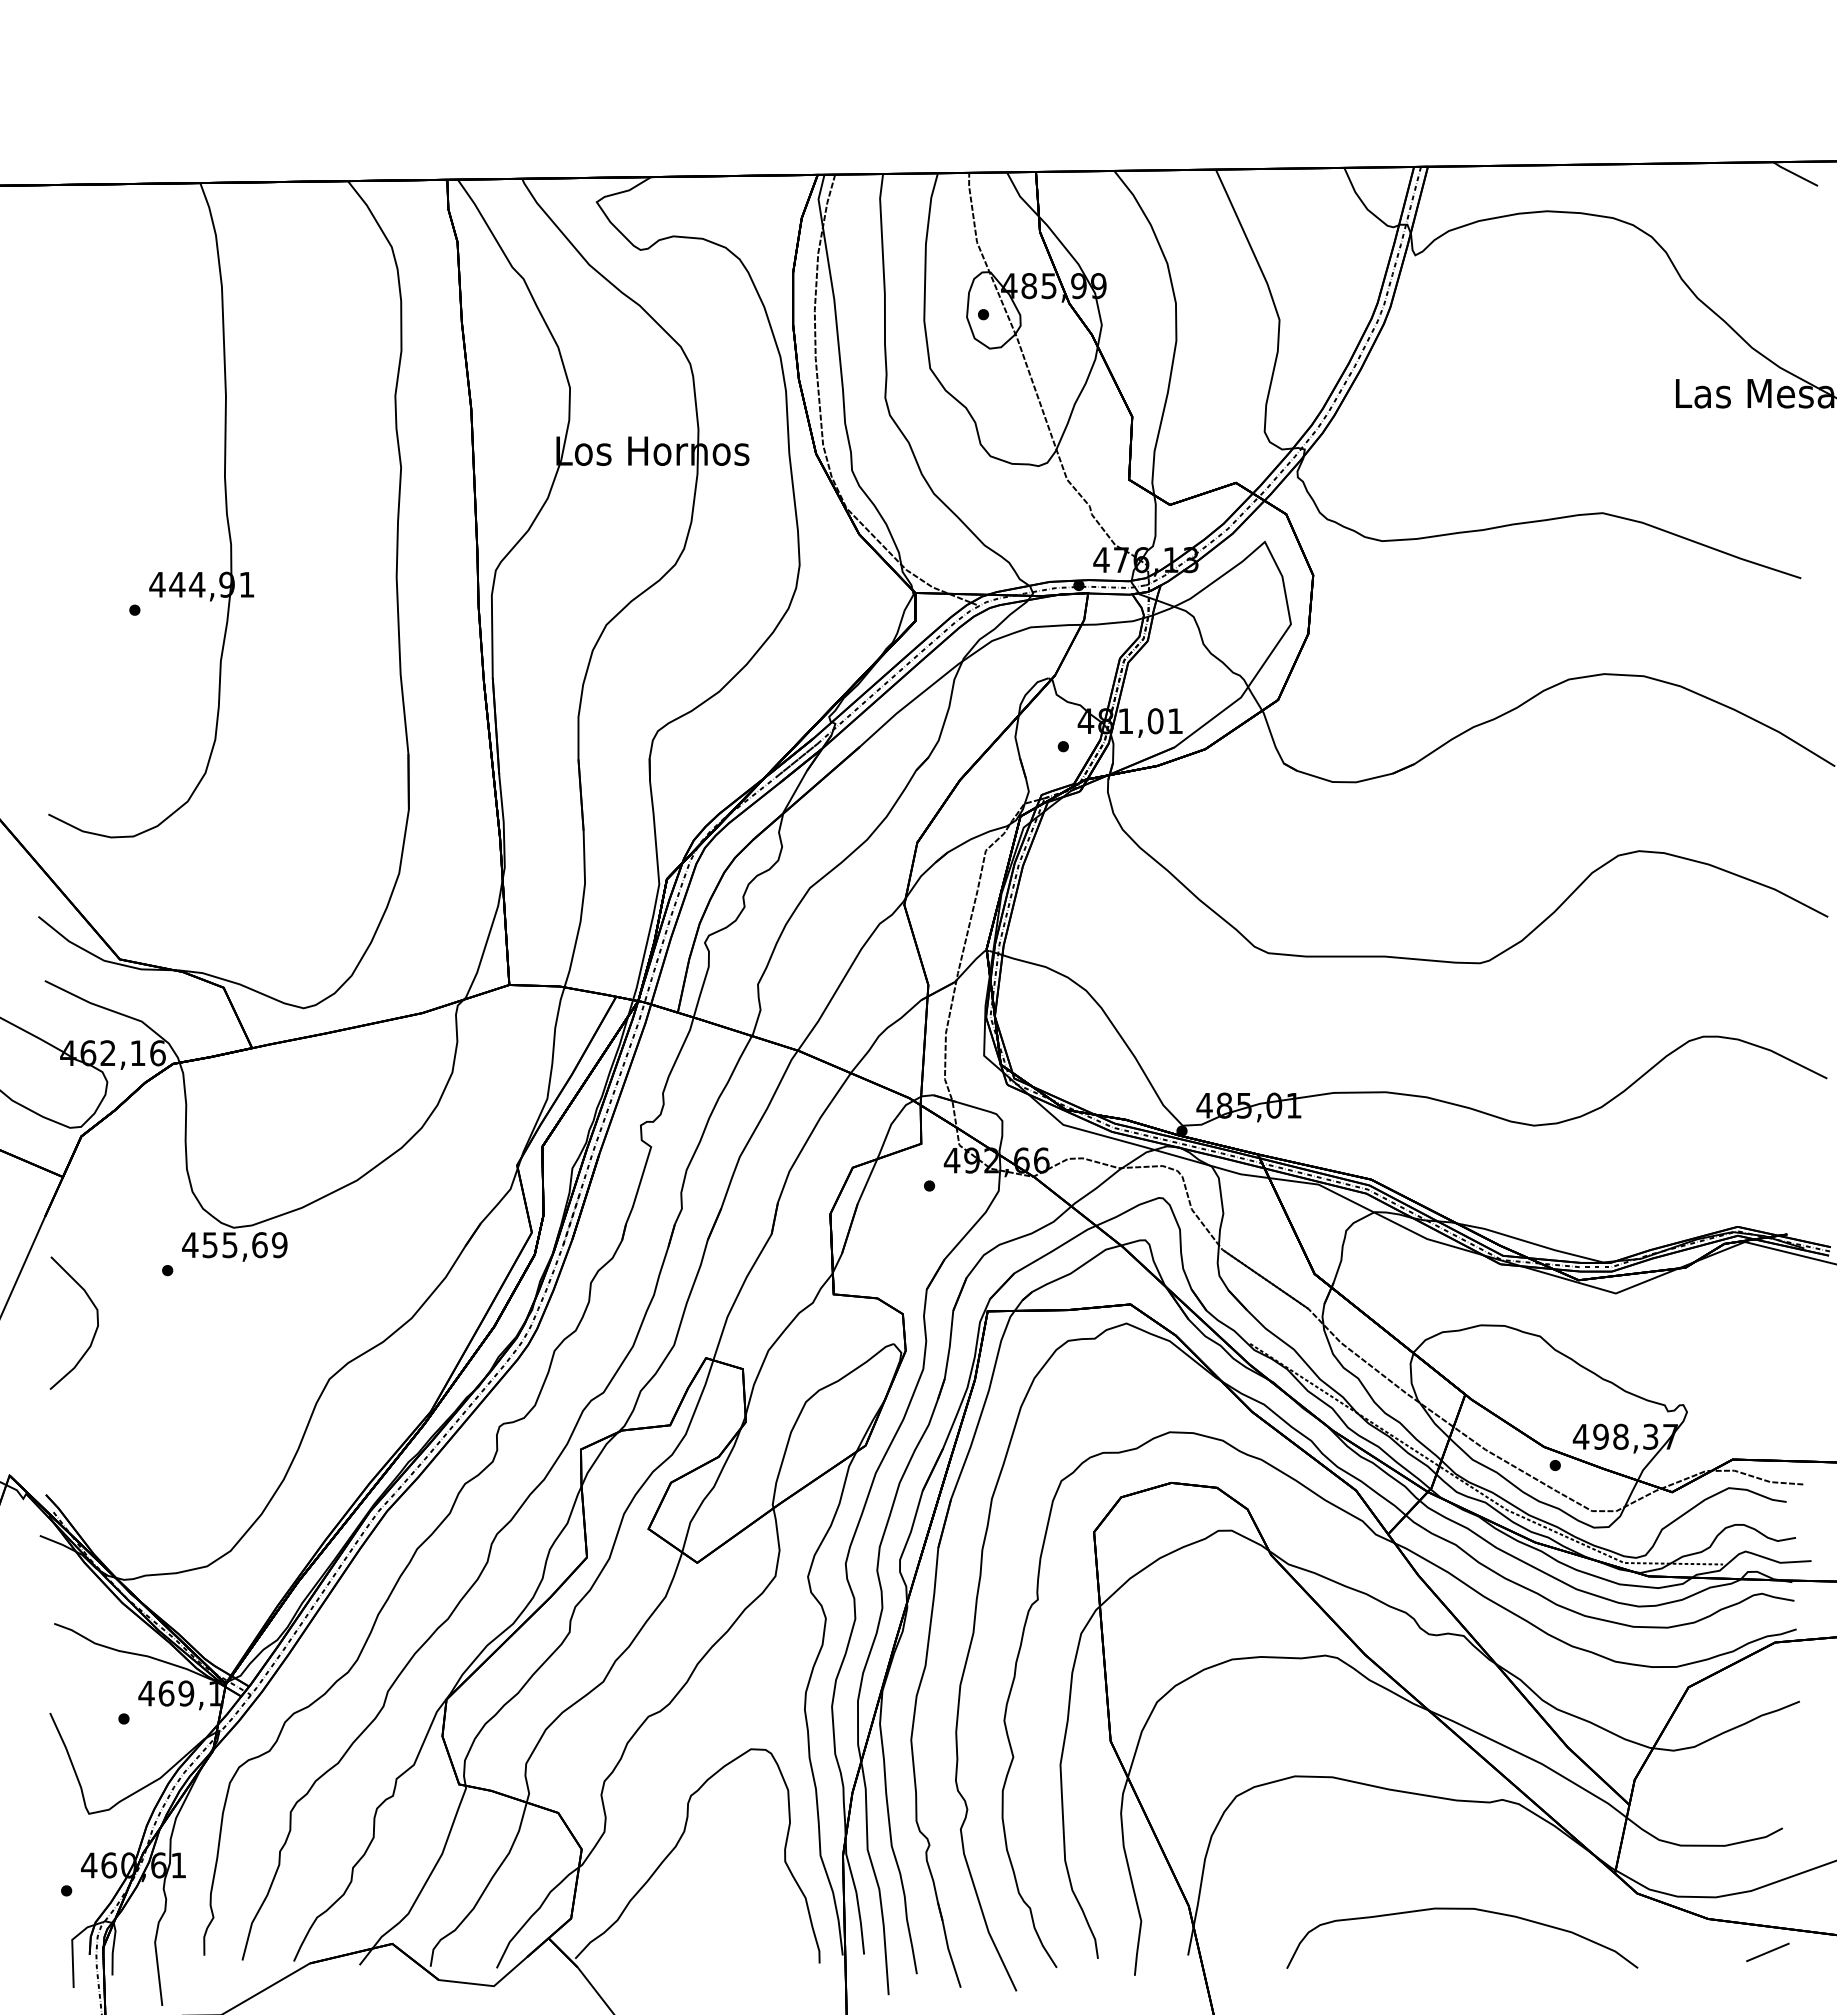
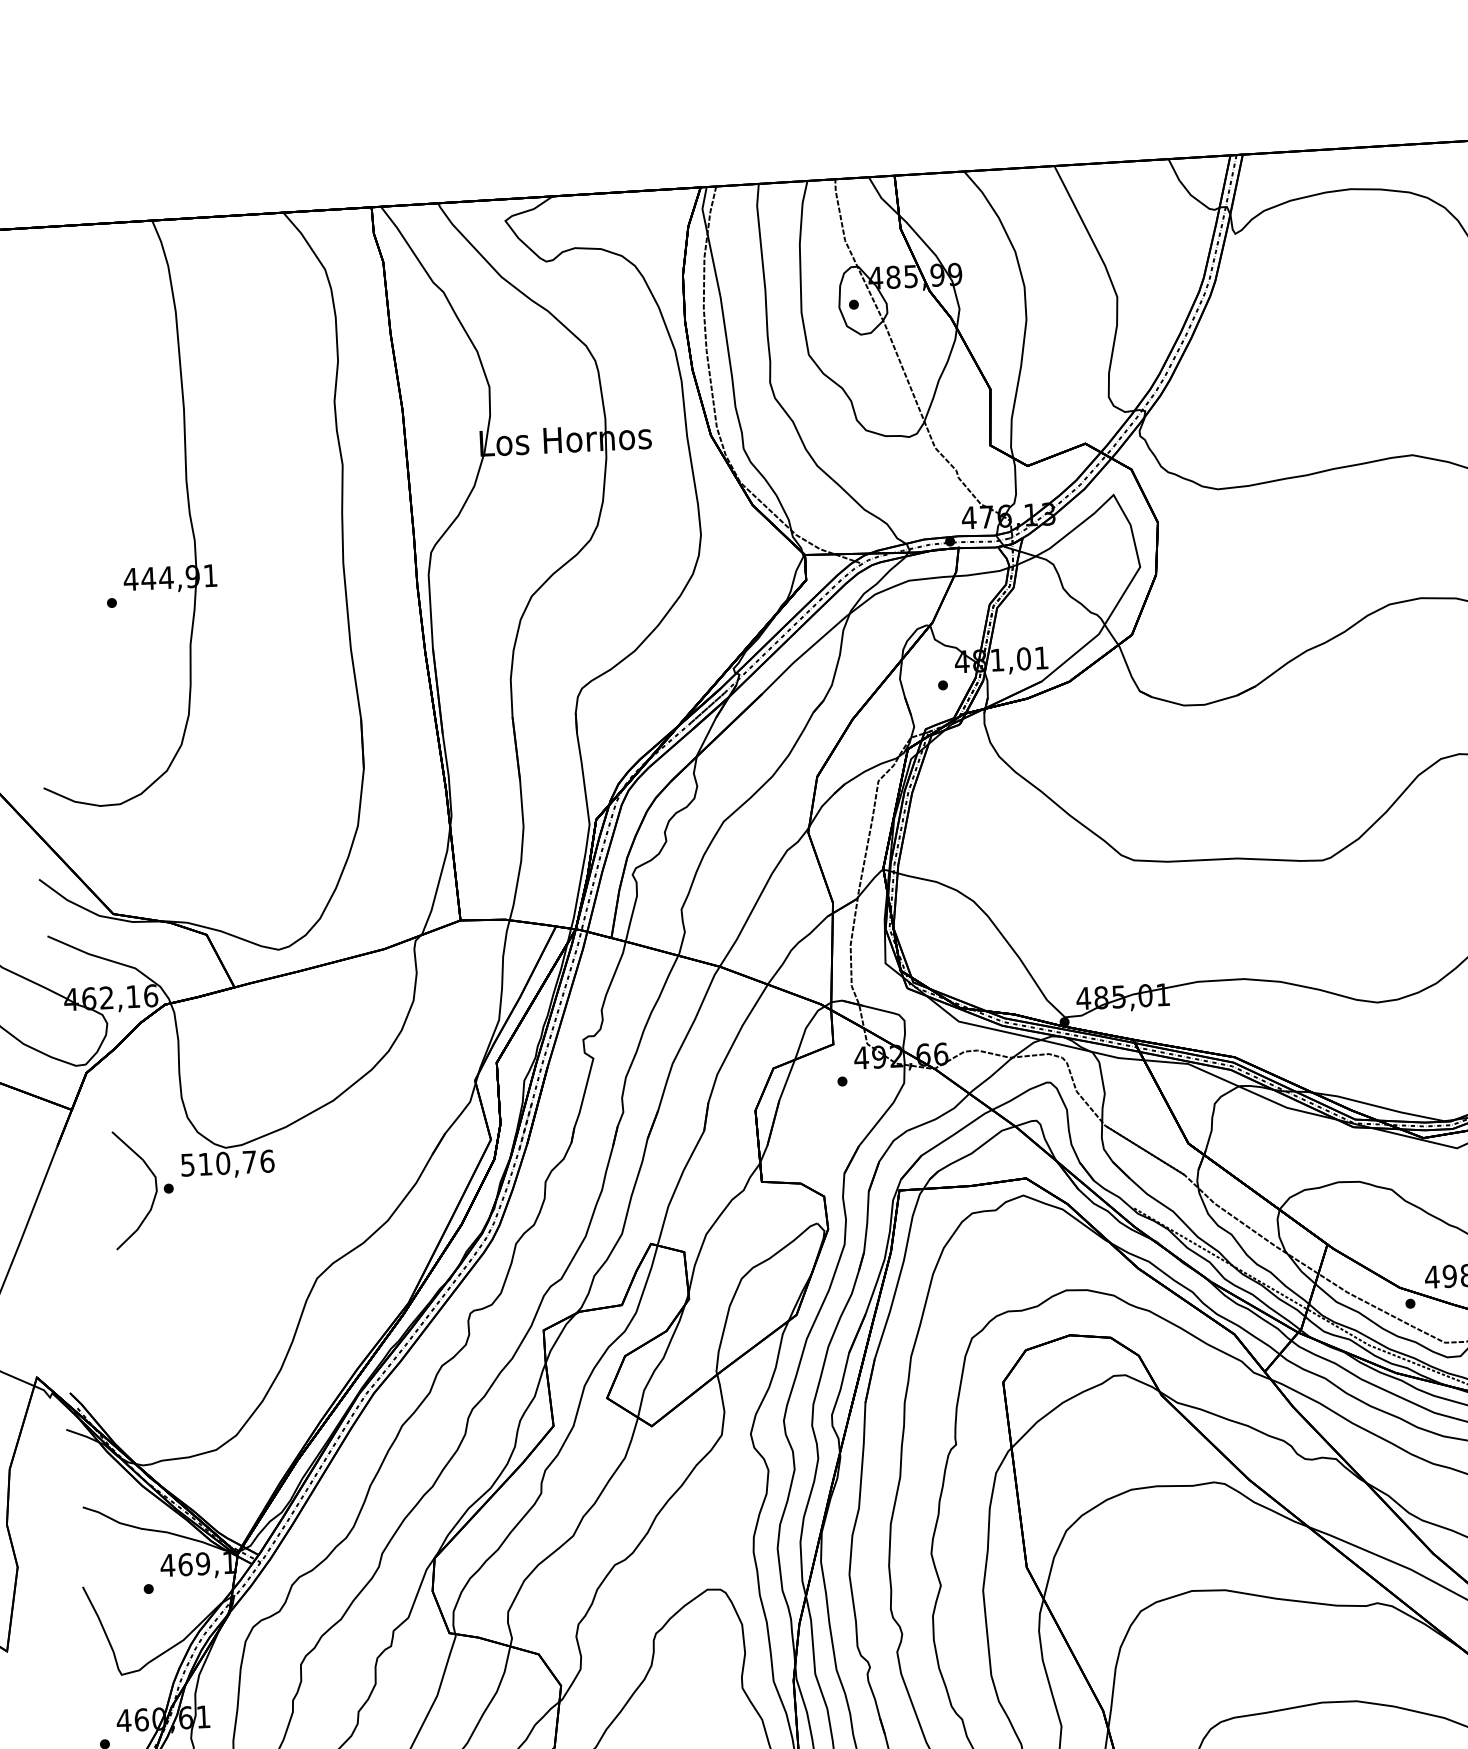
text: (234, 1245) -> (227, 1163), 455,69 -> 510,76
curve: (95, 1329) -> (154, 1194), moved

